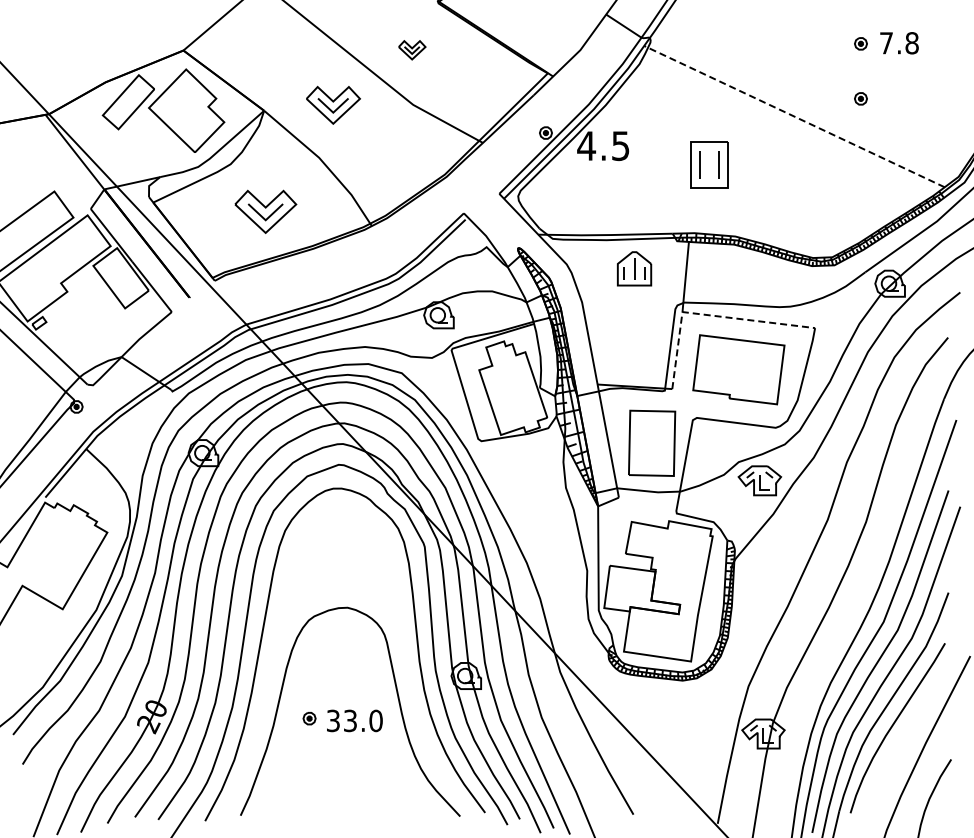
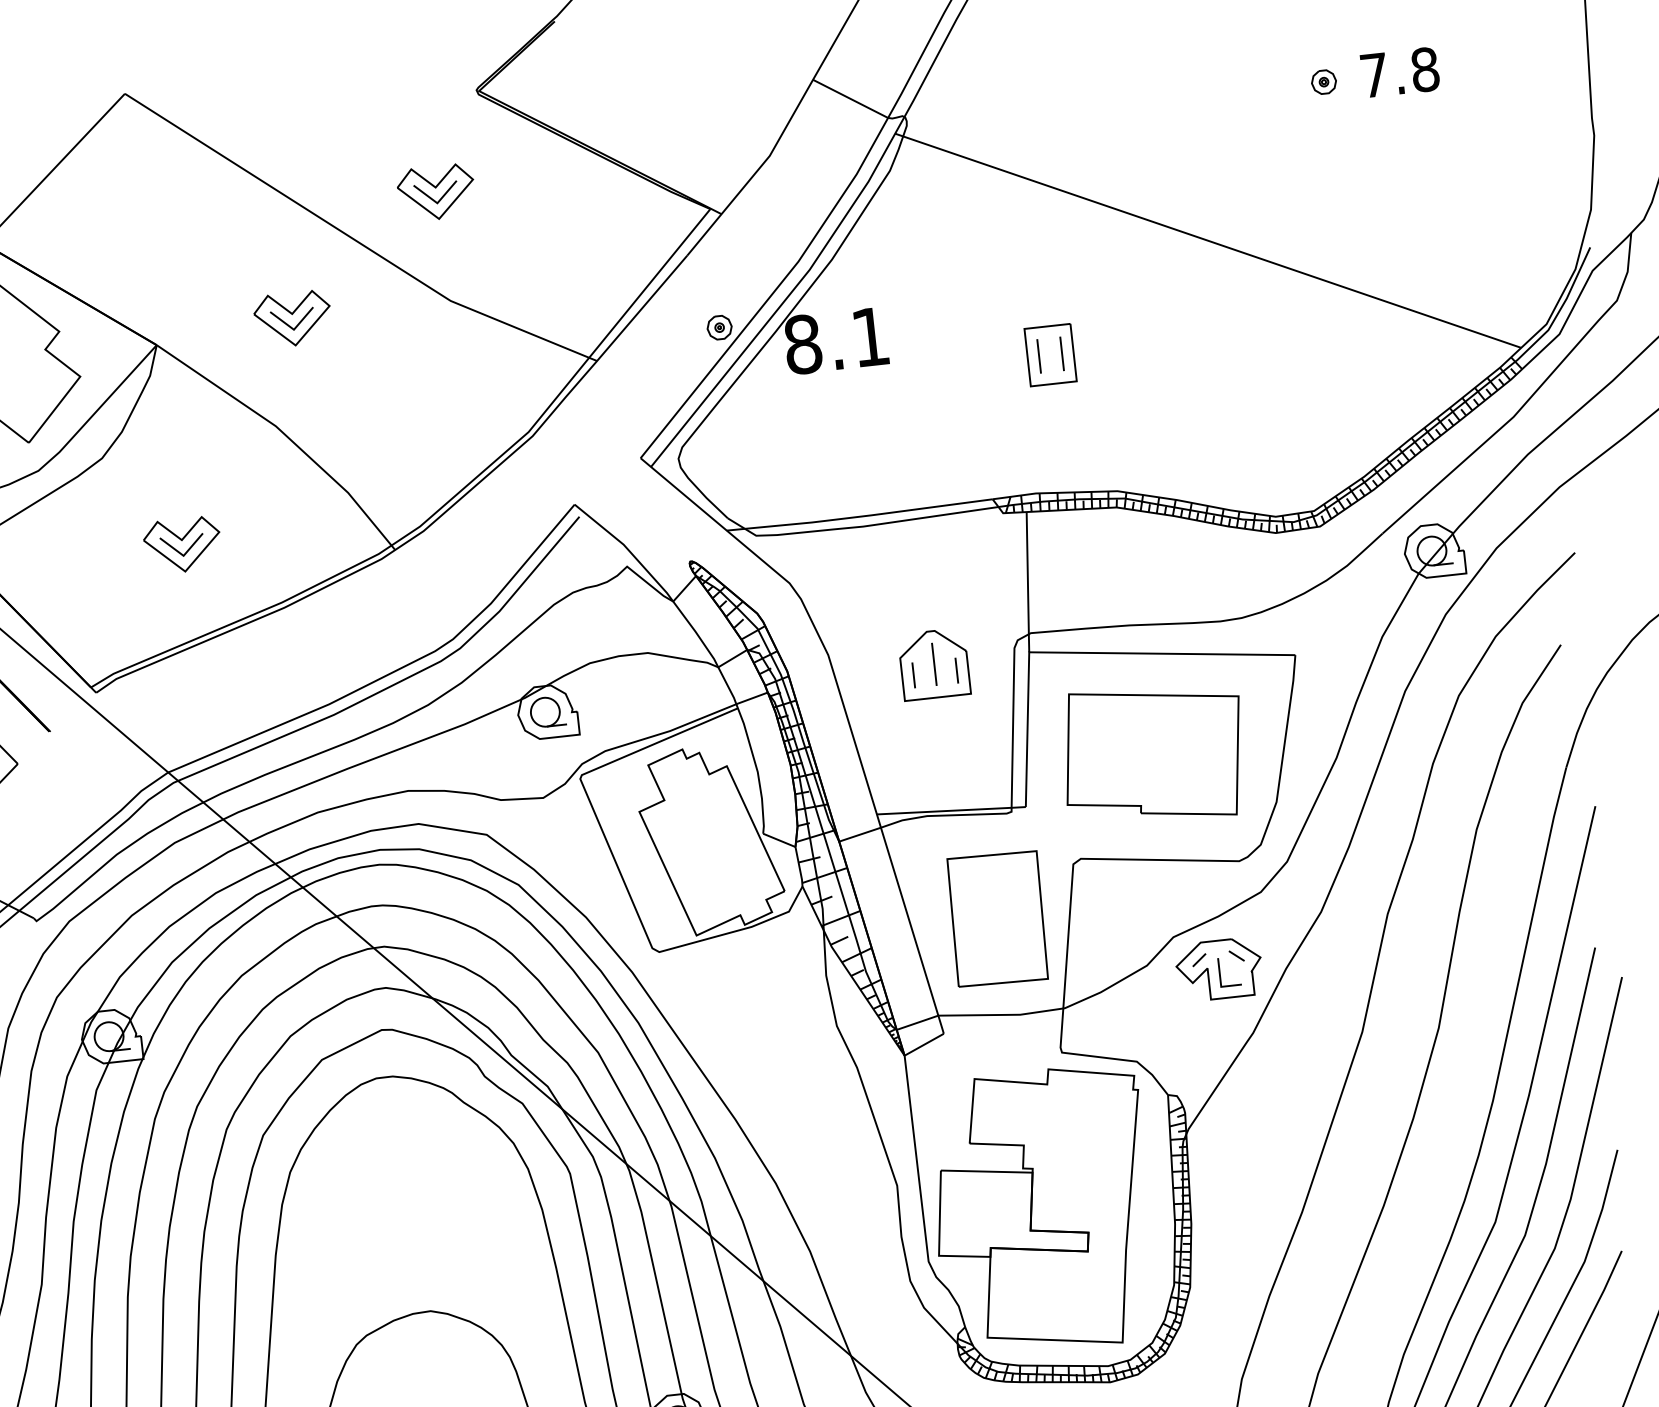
part: (412, 50) -> (437, 193), size x1.43
part: (860, 98) -> (1335, 190), removed
part: (333, 105) -> (292, 319), size x0.71
line: (793, 116) -> (1206, 240), dashed -> solid
text: (603, 146) -> (836, 341), 4.5 -> 8.1
part: (709, 164) -> (1050, 354), size x0.62
part: (266, 212) -> (183, 546), size x0.62
part: (634, 268) -> (934, 663), moved
line: (710, 315) -> (1085, 653), dashed -> solid

